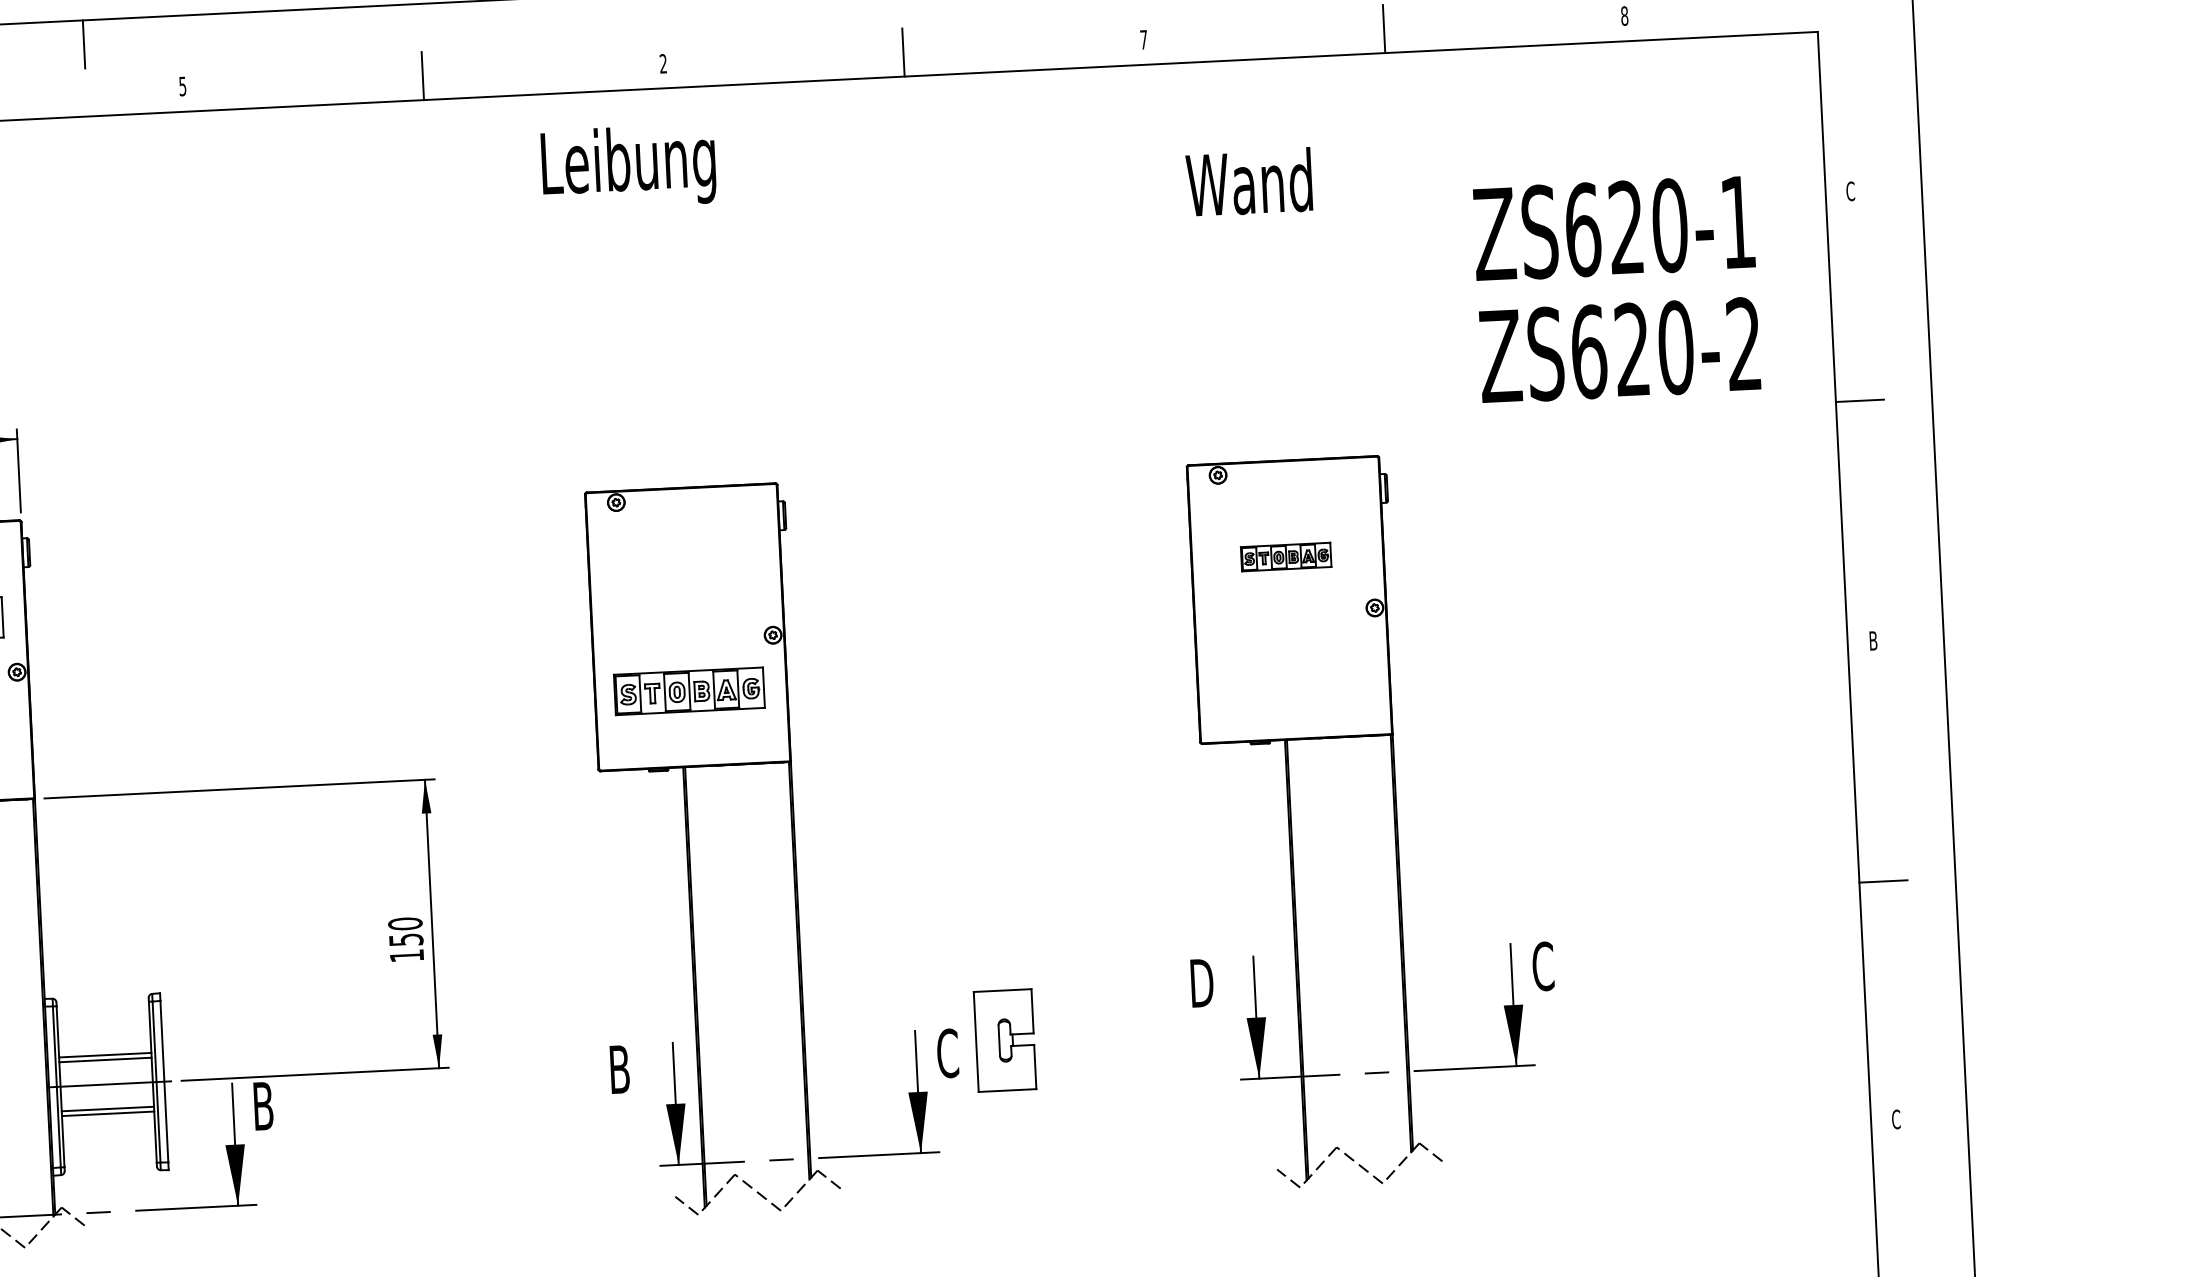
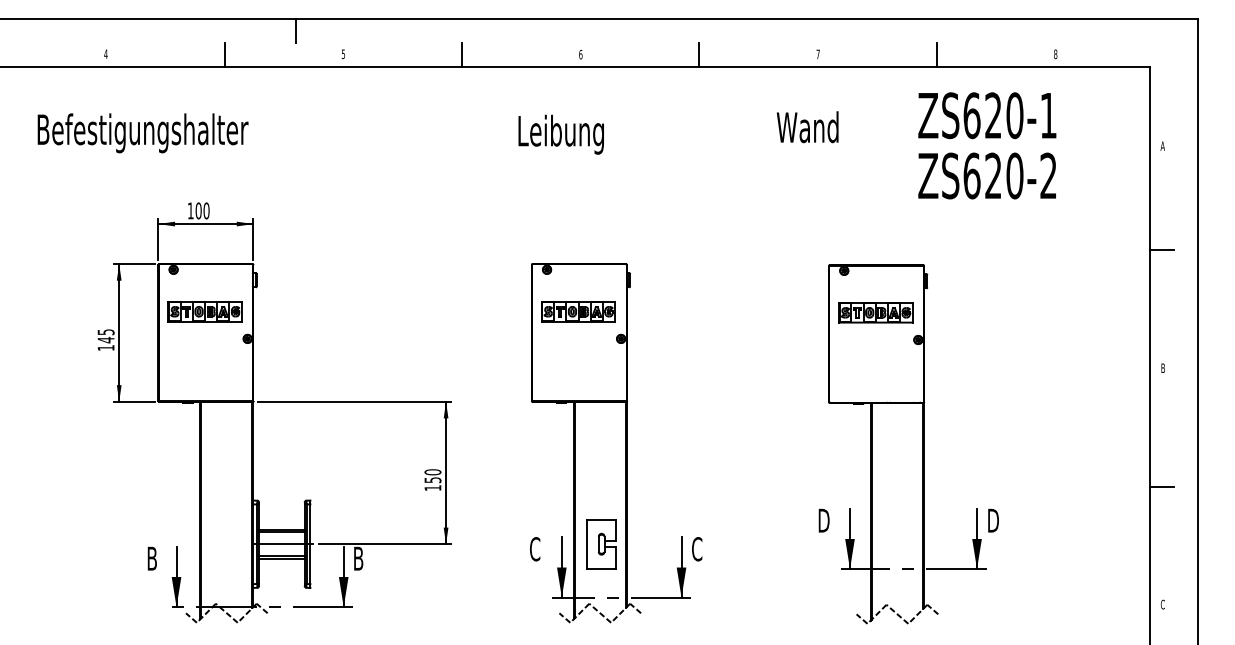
text: (662, 63) -> (580, 54), 2 -> 6
text: (627, 166) -> (560, 134), moved
text: (1248, 182) -> (807, 127), moved
text: (1849, 190) -> (1162, 145), C -> A
text: (1617, 288) -> (987, 145), moved
part: (1285, 556) -> (875, 312), size x1.67
part: (689, 691) -> (578, 311), moved
text: (1542, 966) -> (992, 520), C -> D
part: (1004, 1041) -> (601, 544), moved
text: (620, 1070) -> (535, 549), B -> C

